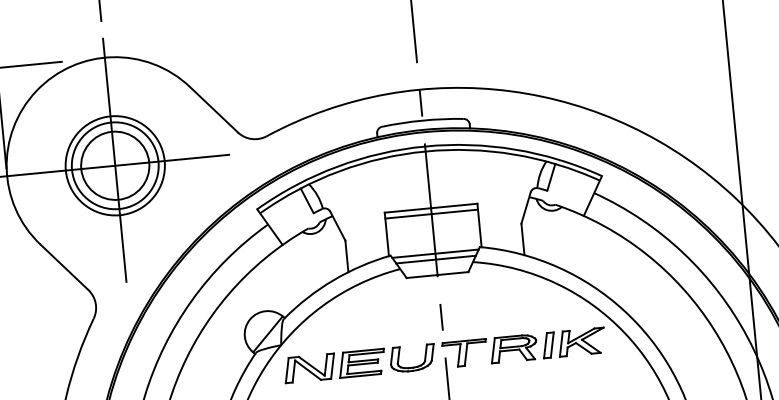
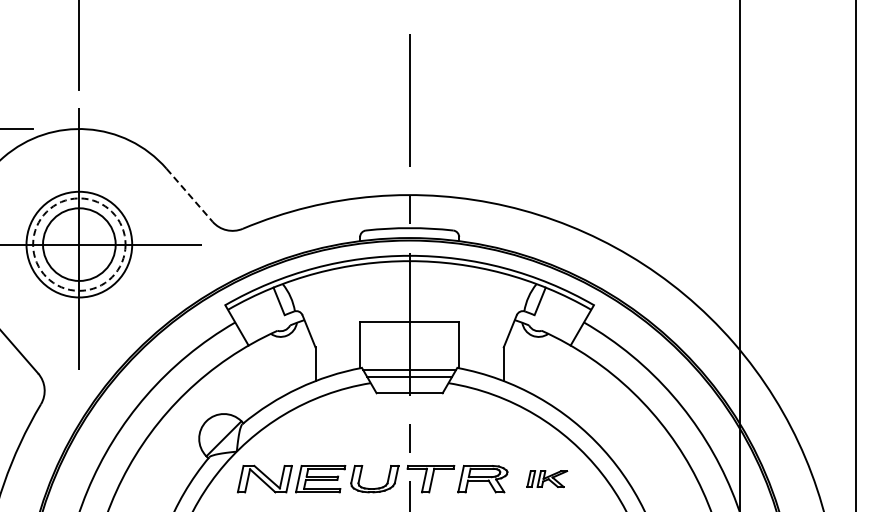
line: (213, 109) -> (189, 195), solid -> dashed
circle: (115, 165) -> (79, 244), solid -> dashed
line: (431, 214) -> (409, 328), removed
part: (574, 342) -> (547, 478), size x0.6

